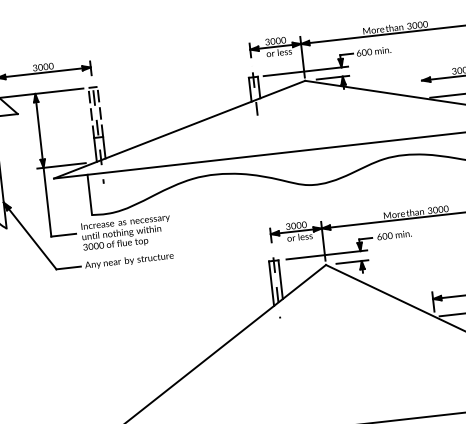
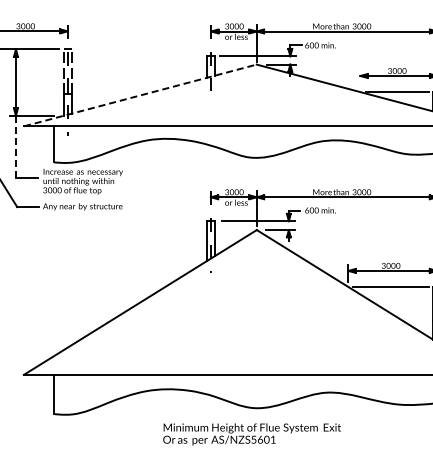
line: (179, 129) -> (140, 95), solid -> dashed
line: (46, 202) -> (15, 146), solid -> dashed

